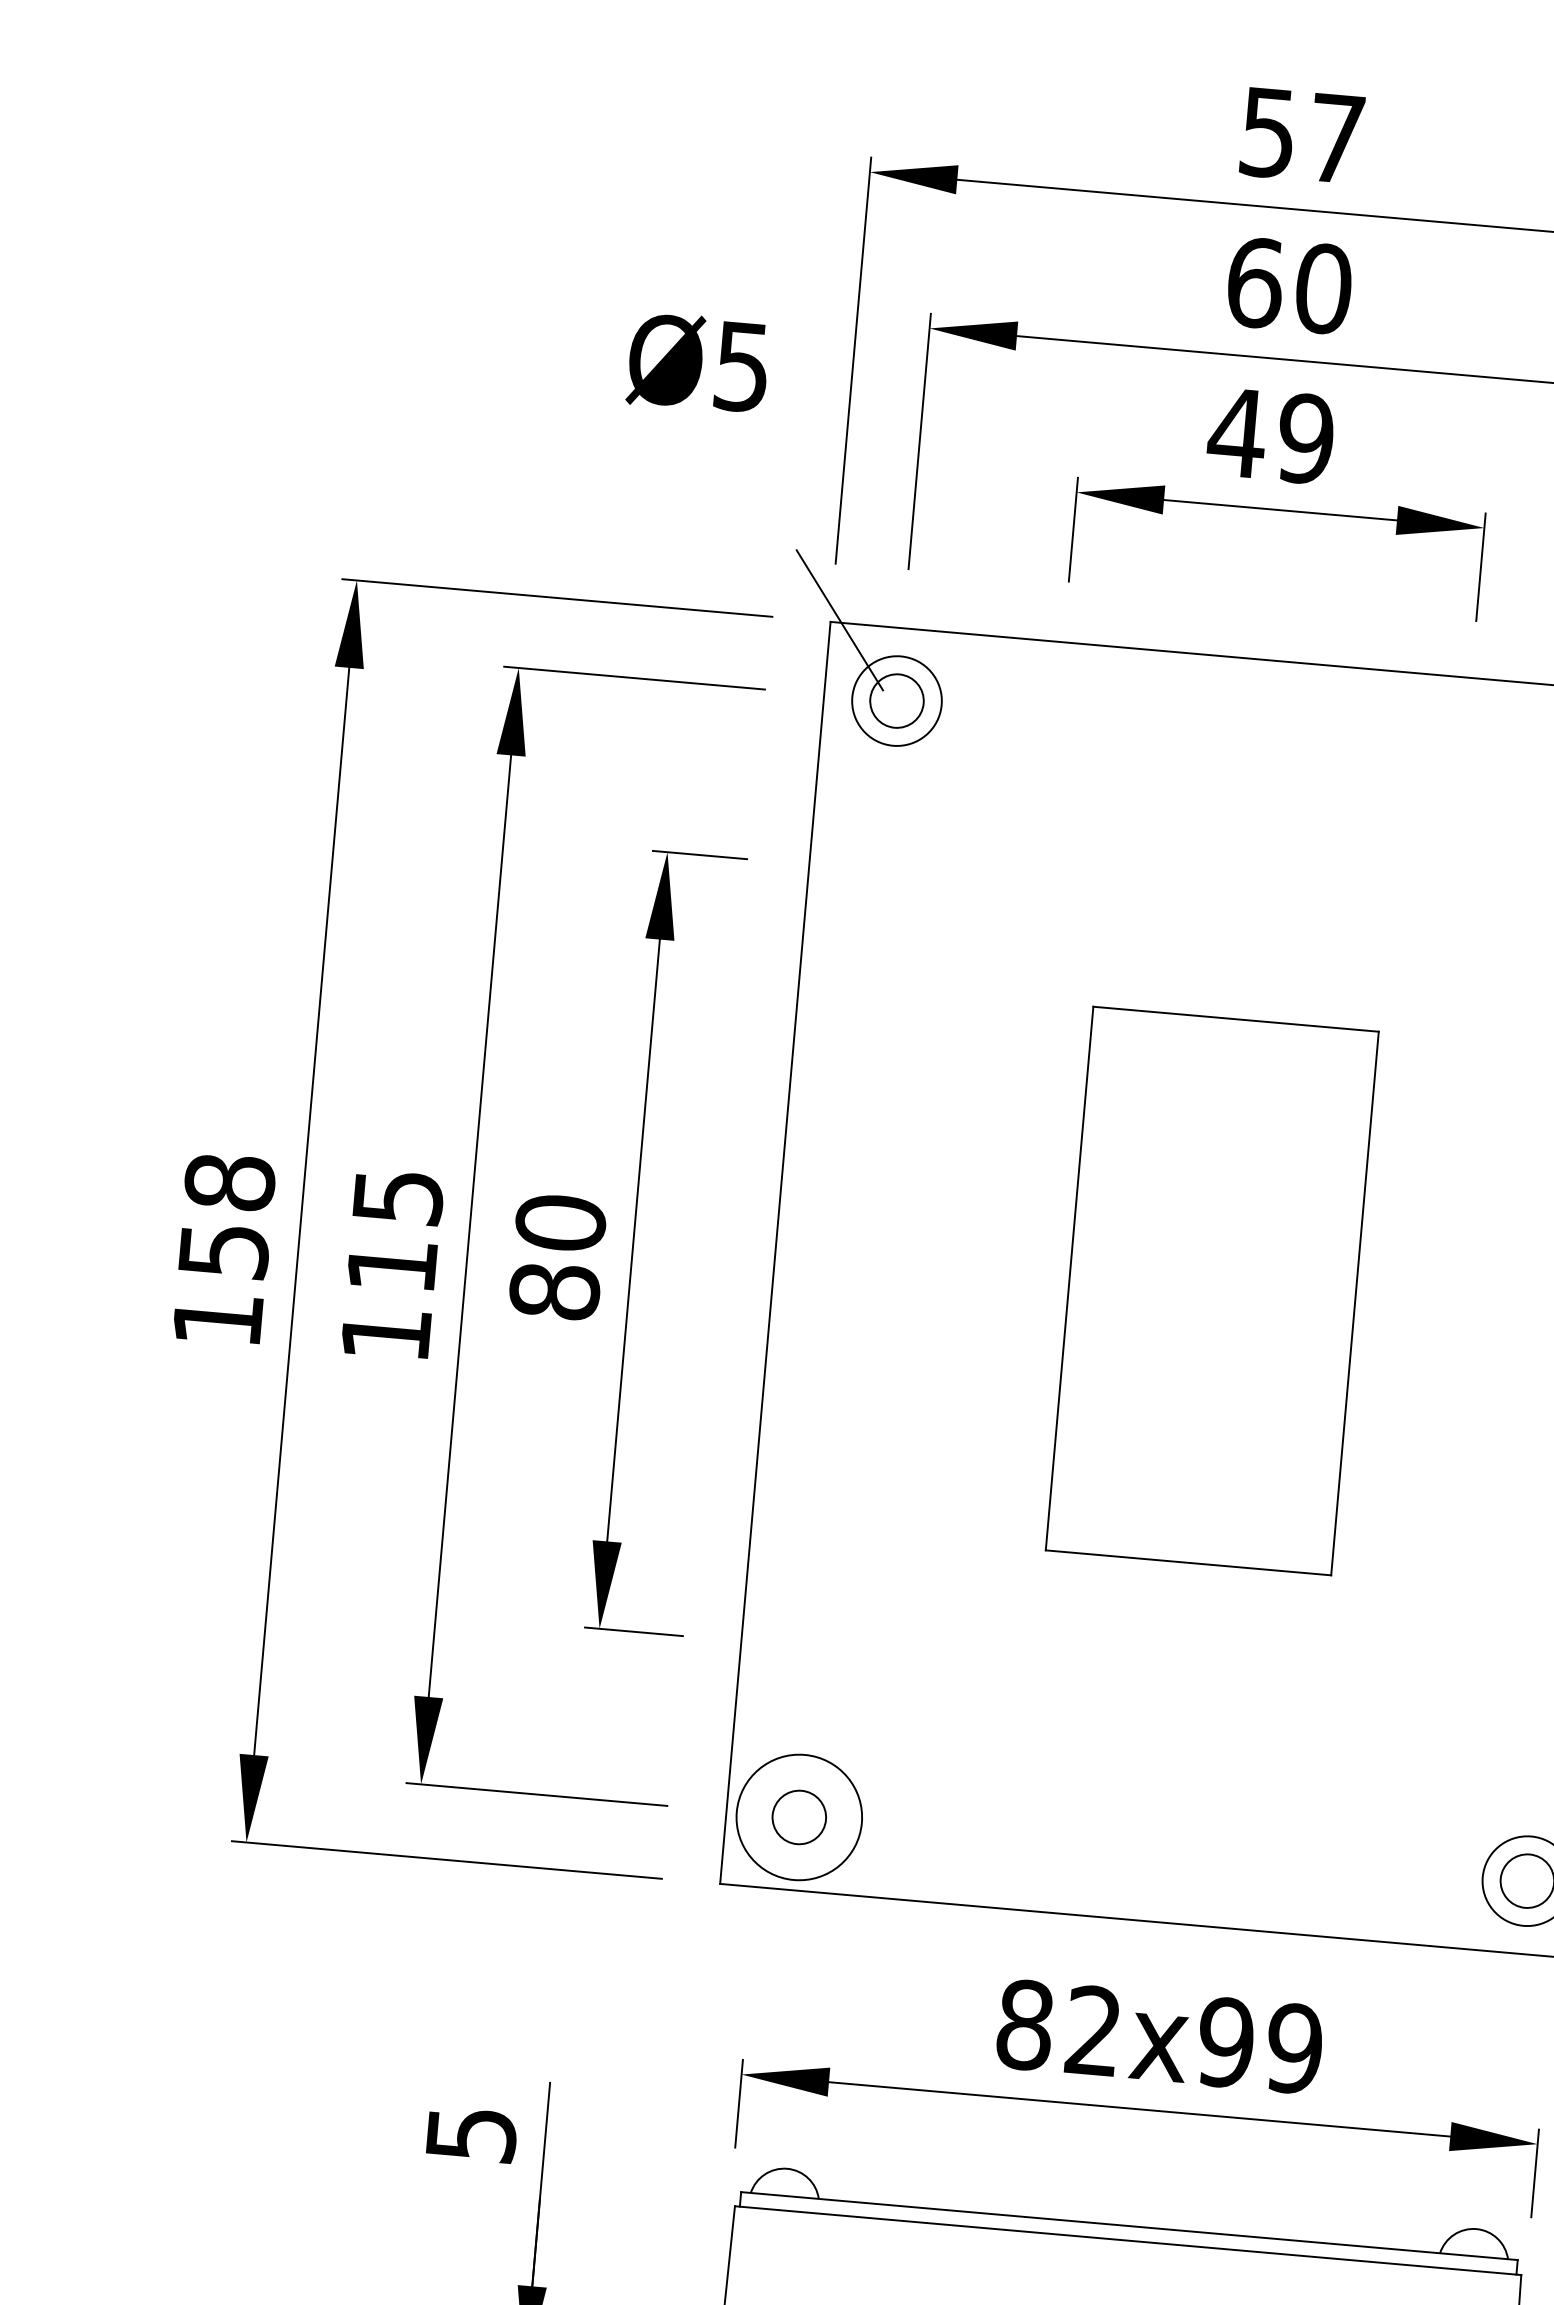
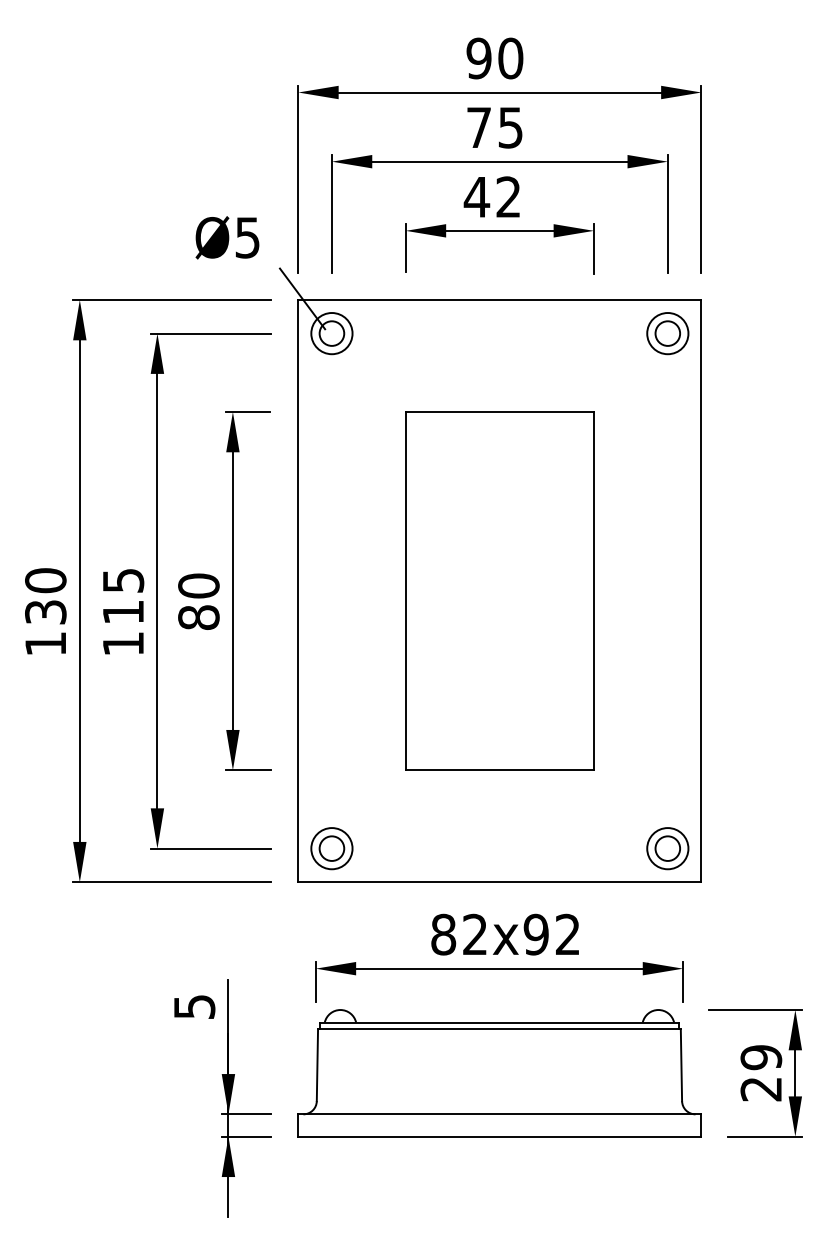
text: (1301, 135) -> (494, 58), 57 -> 90
text: (1290, 285) -> (495, 127), 60 -> 75
text: (698, 362) -> (227, 237), moved
text: (1305, 439) -> (508, 197), 49 -> 42
text: (226, 1214) -> (45, 595), 158 -> 130
part: (1211, 1289) -> (499, 590), size x1.43
circle: (798, 1817) -> (331, 848), size x0.71
text: (1293, 2048) -> (567, 934), 82x99 -> 82x92

